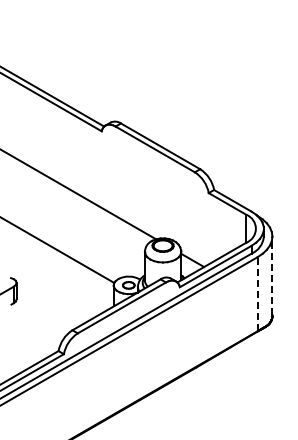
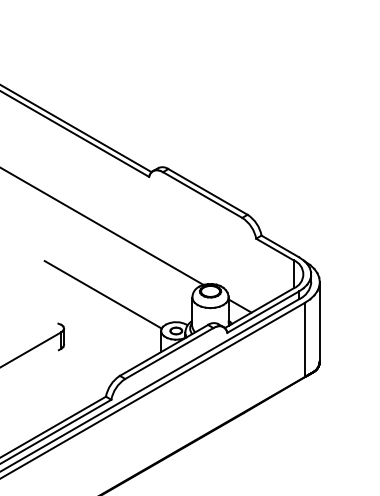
line: (272, 274) -> (319, 320), dashed -> solid
line: (258, 293) -> (305, 339), dashed -> solid

